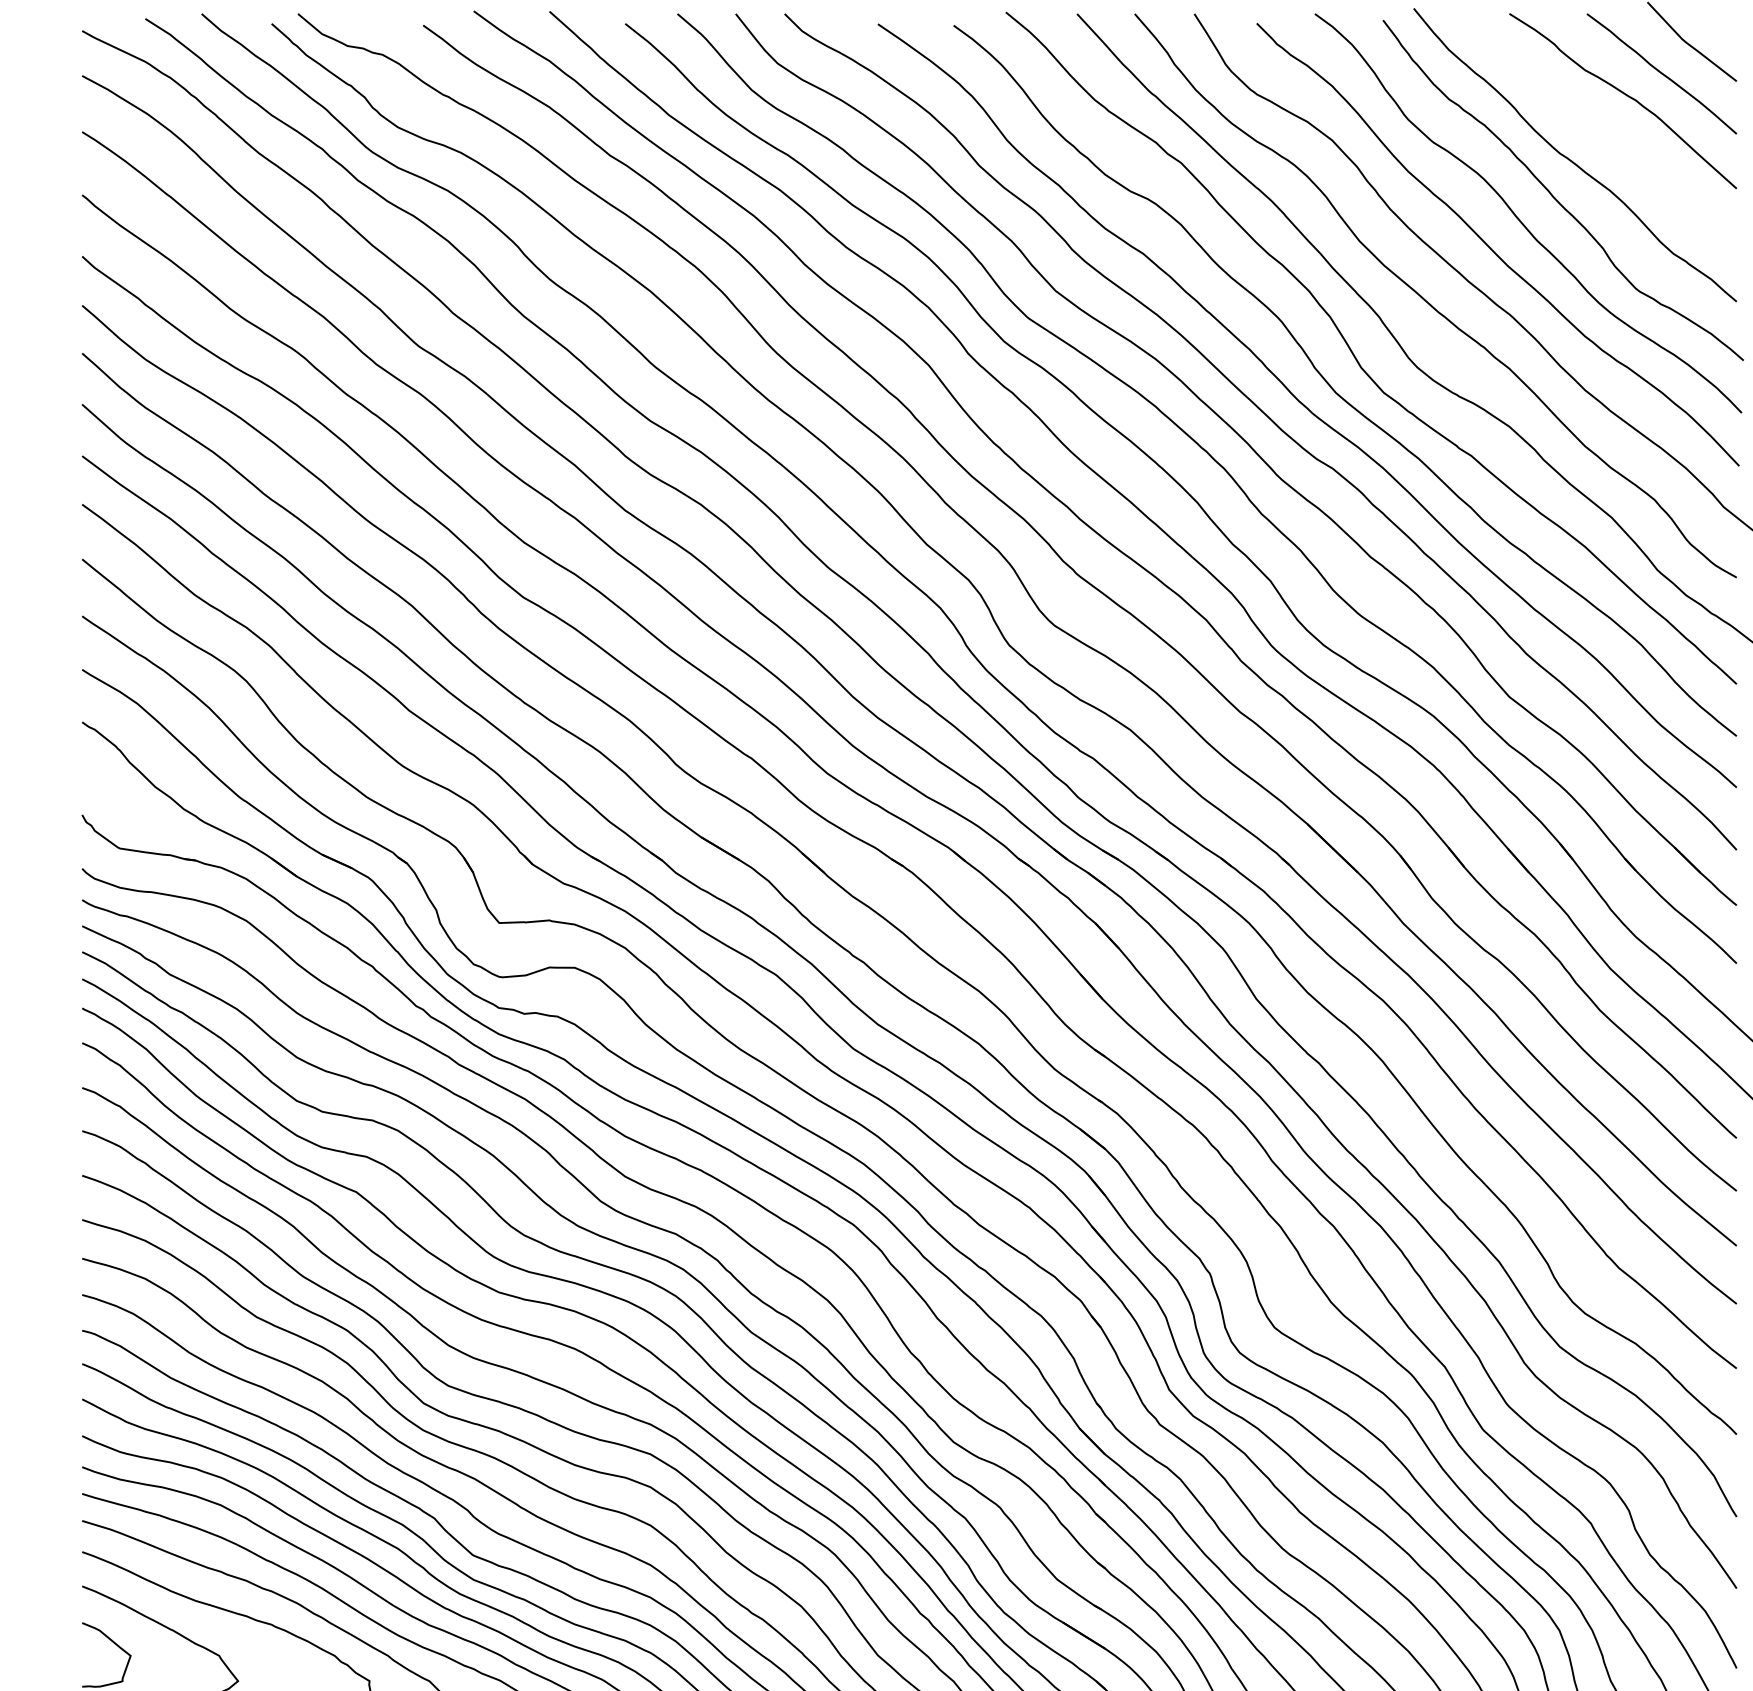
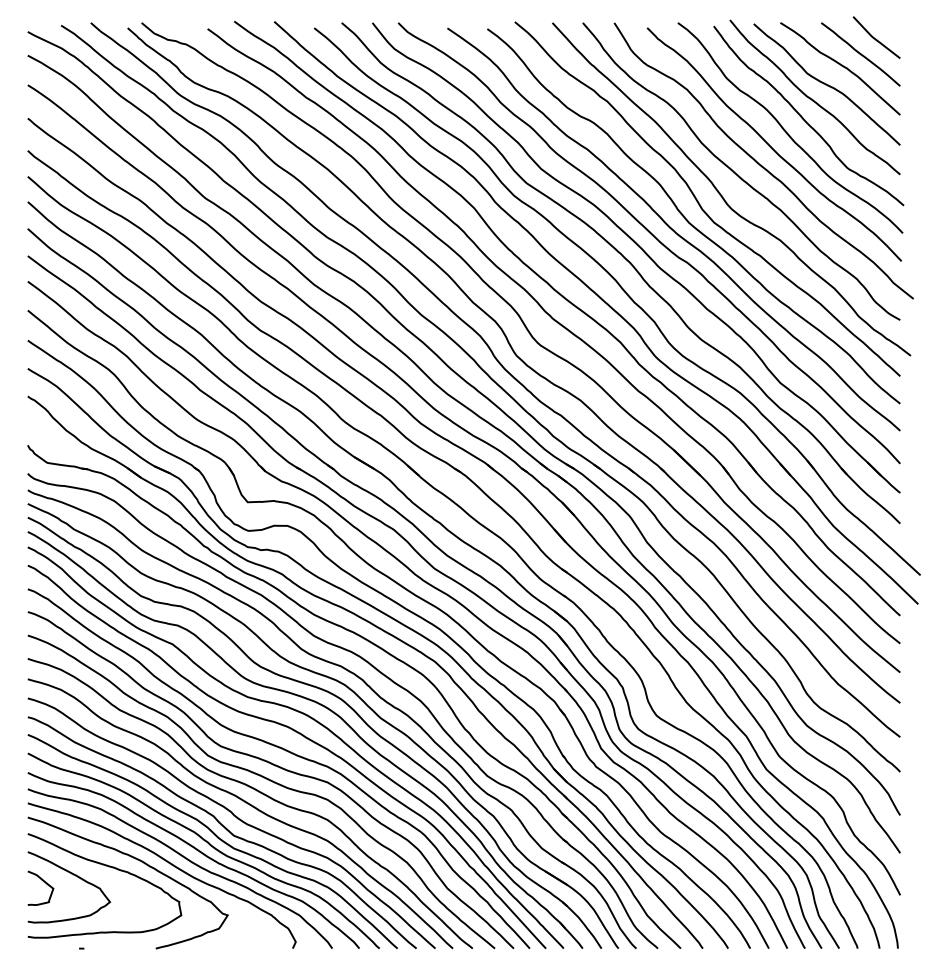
curve: (1596, 130) -> (826, 84), added

